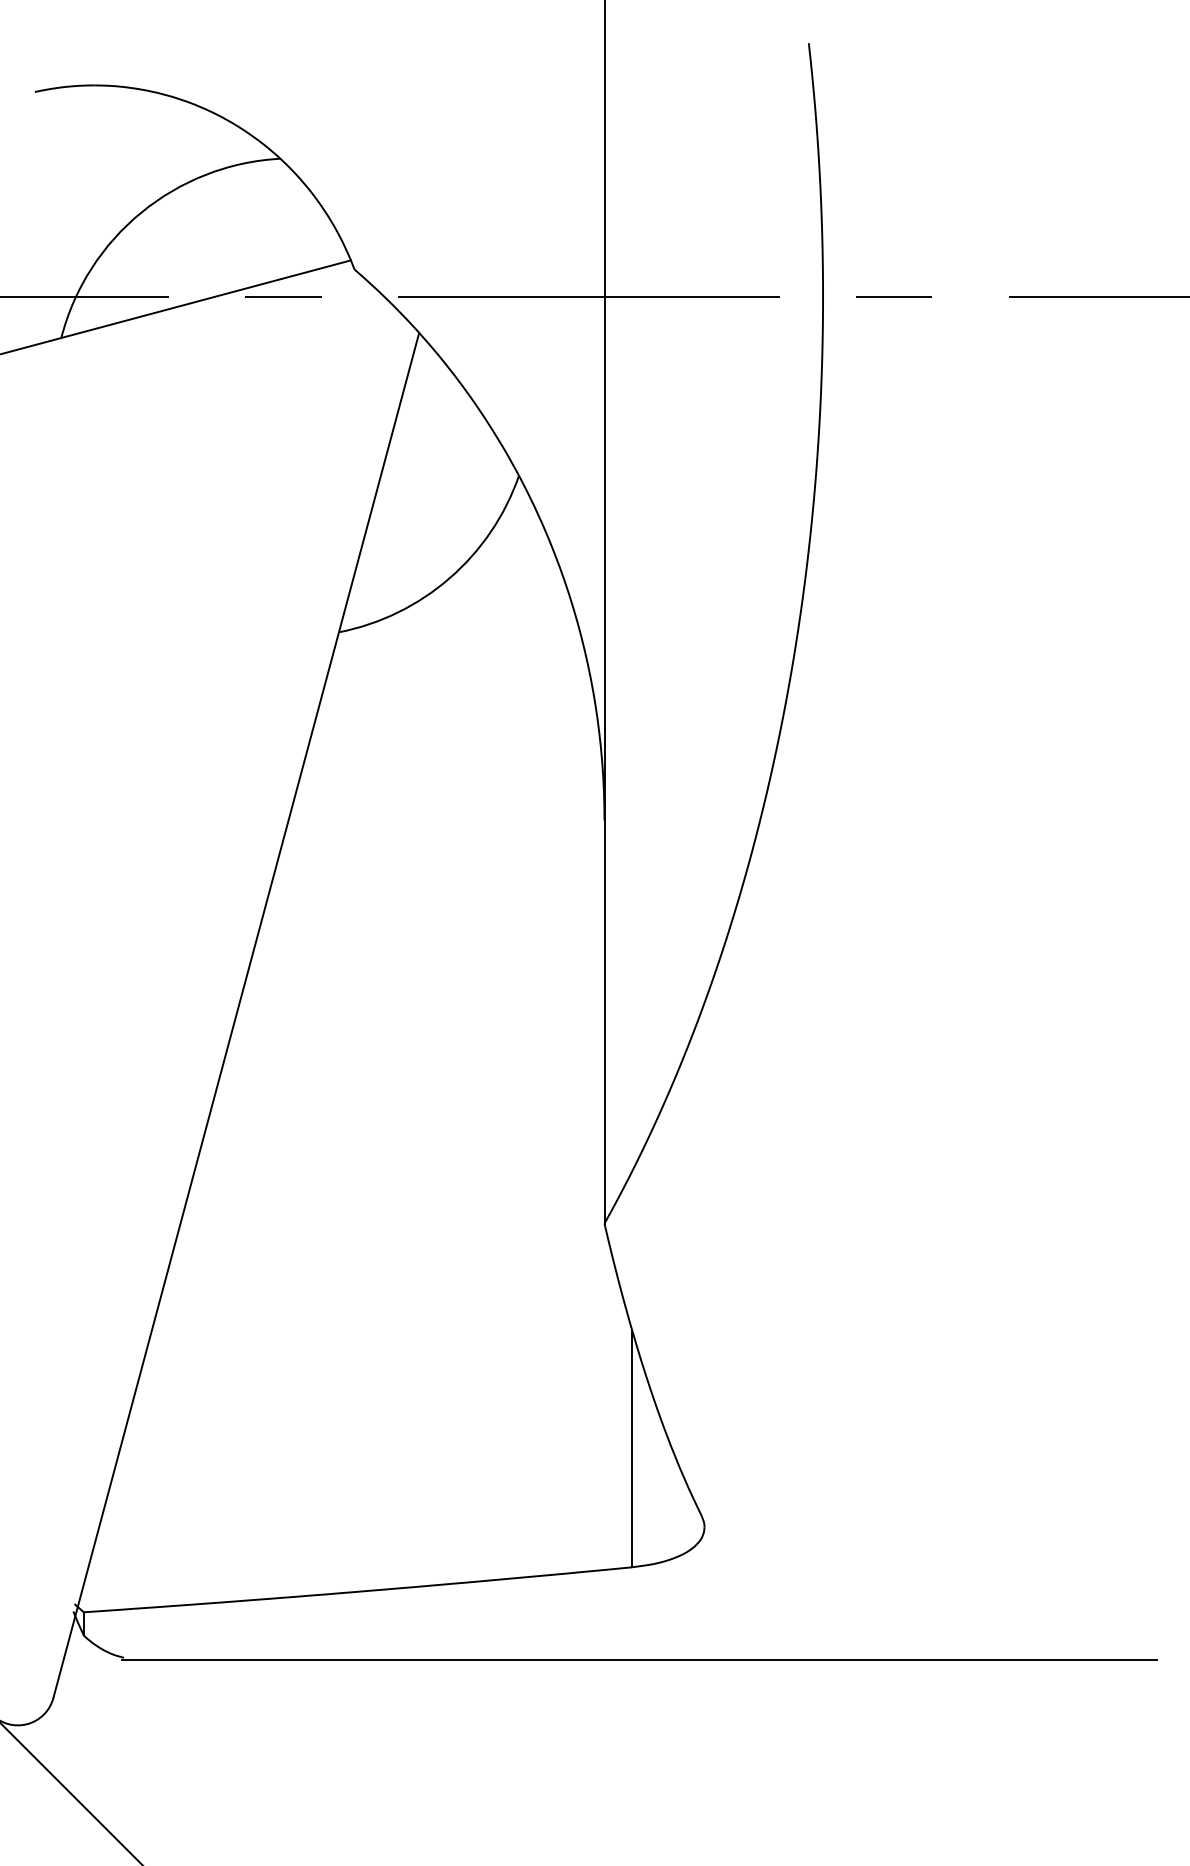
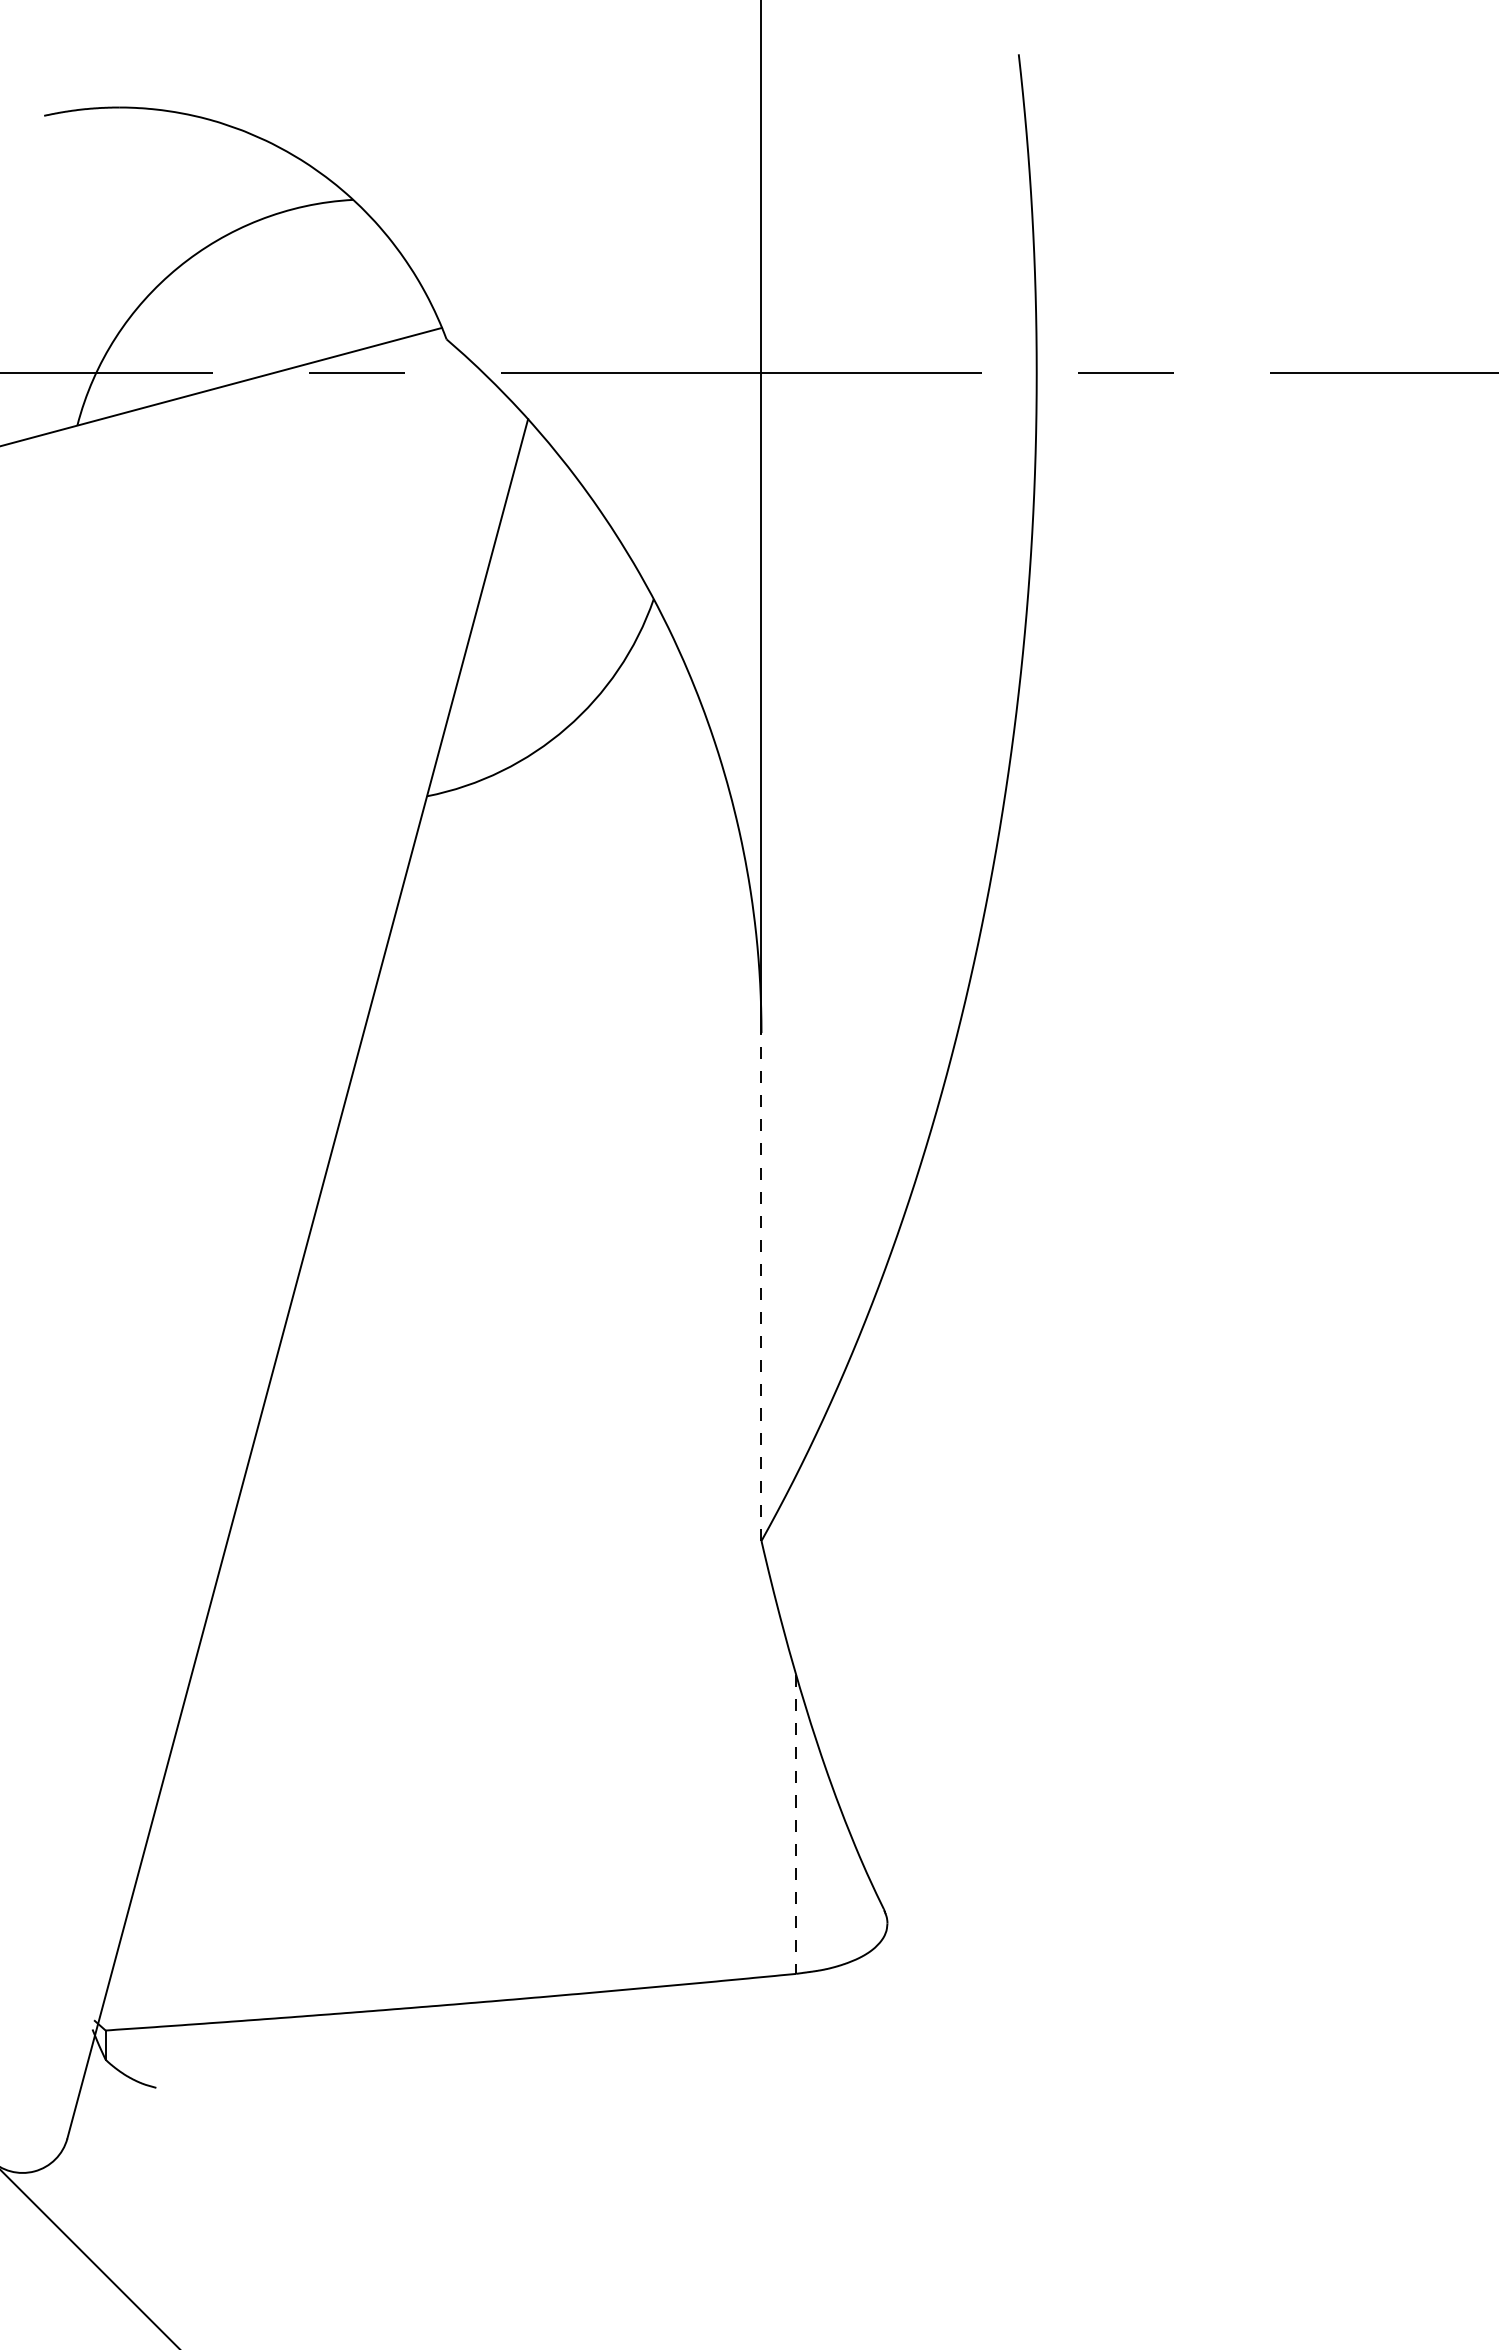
line: (604, 1022) -> (761, 1287), solid -> dashed
line: (632, 1448) -> (796, 1824), solid -> dashed
line: (639, 1659) -> (805, 2090), removed

